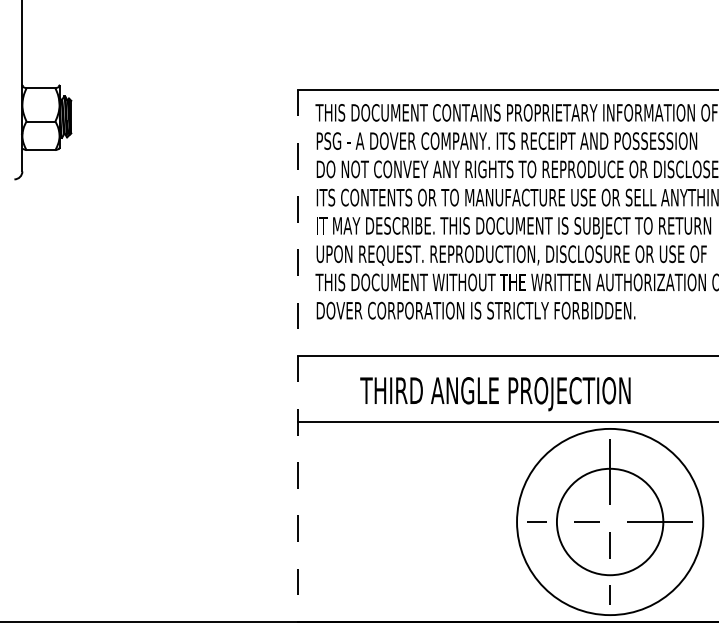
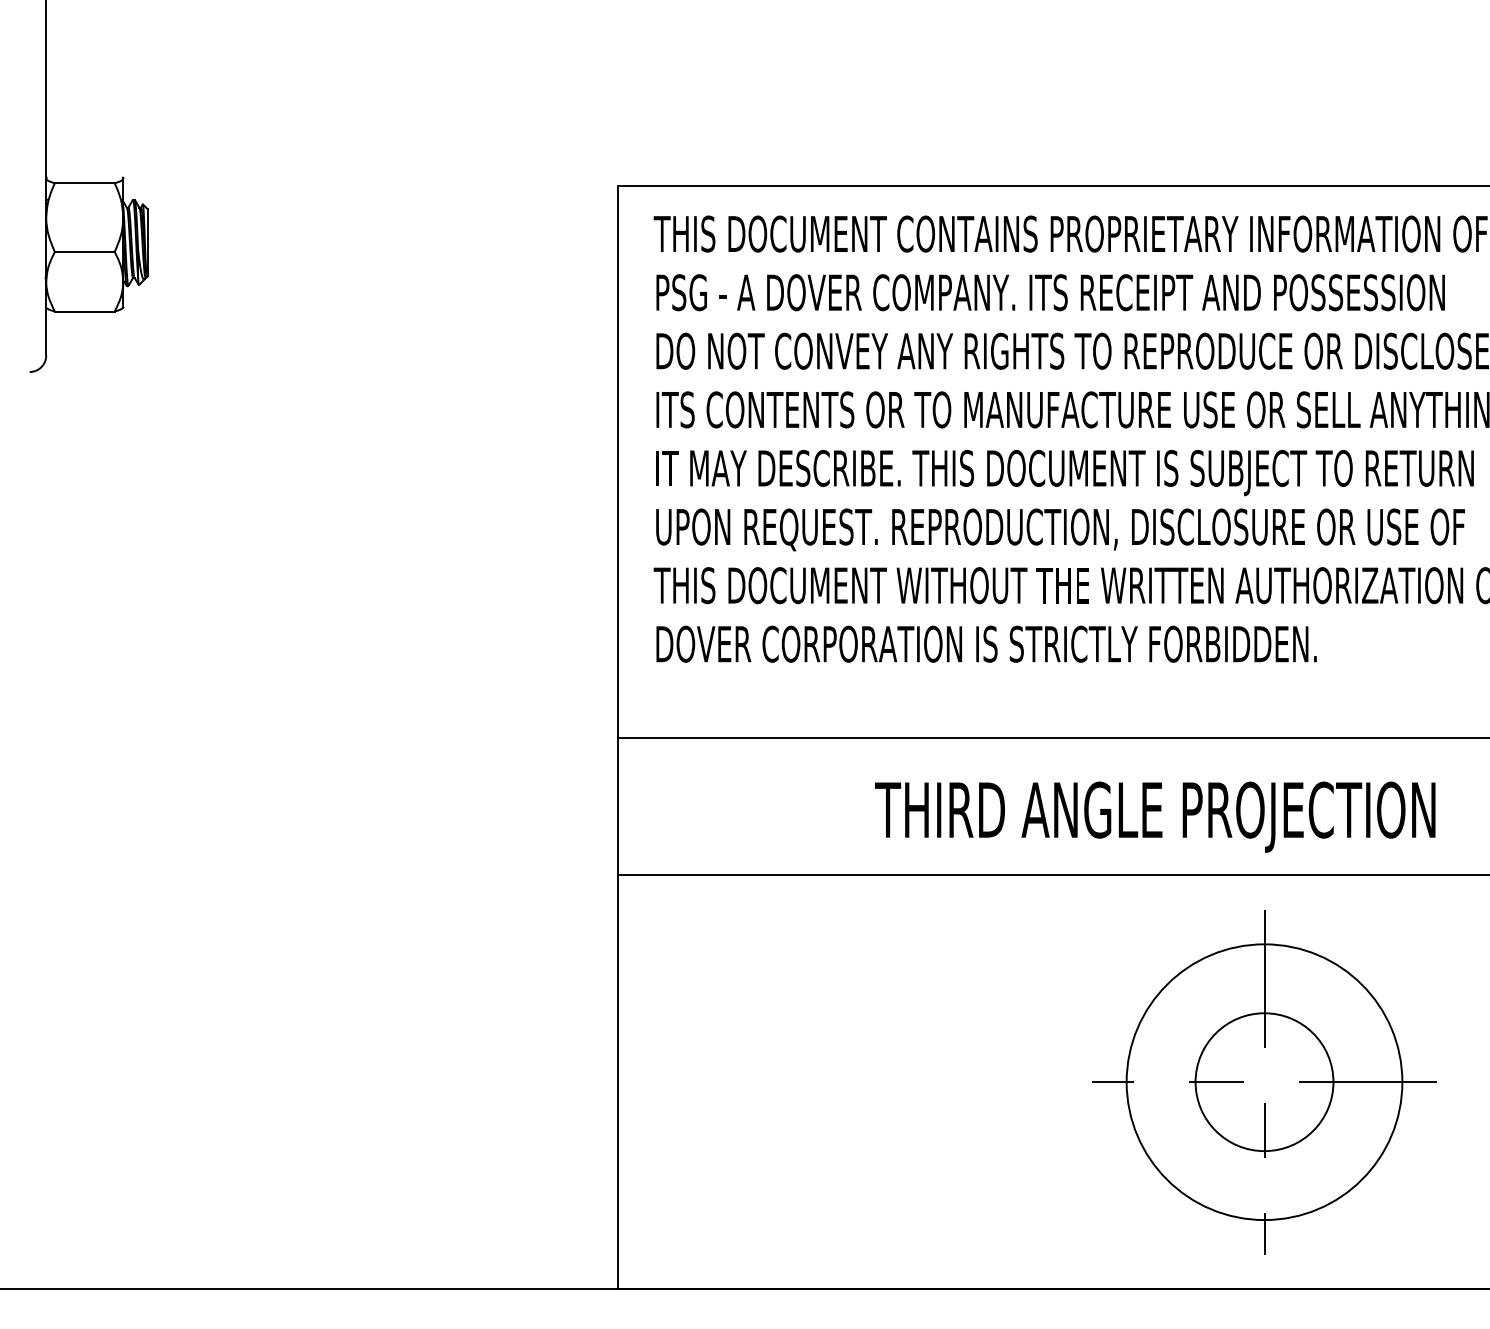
line: (298, 356) -> (618, 739), dashed -> solid
text: (495, 394) -> (1155, 817), moved
circle: (609, 521) -> (1263, 1081), size x0.62
circle: (609, 521) -> (1263, 1081), size x0.71

